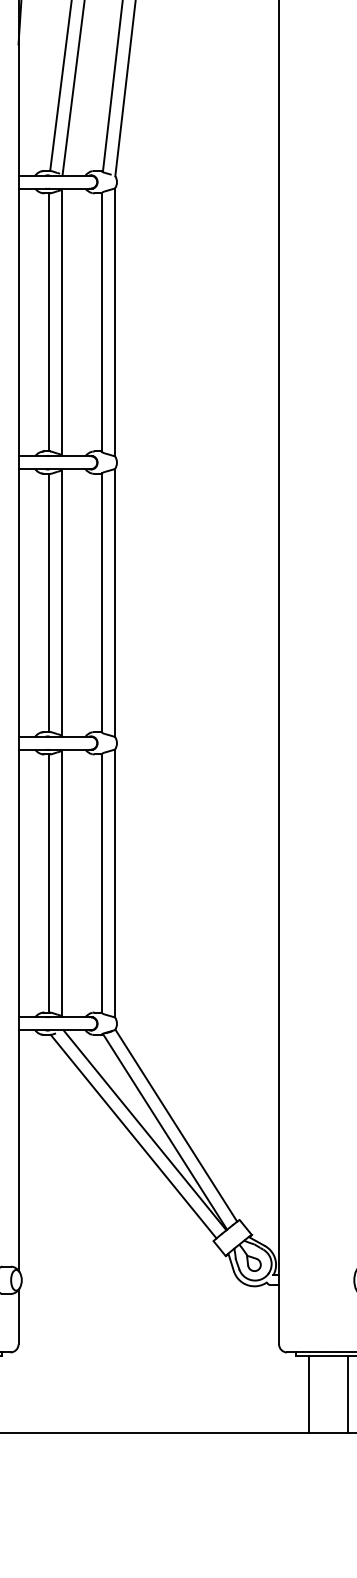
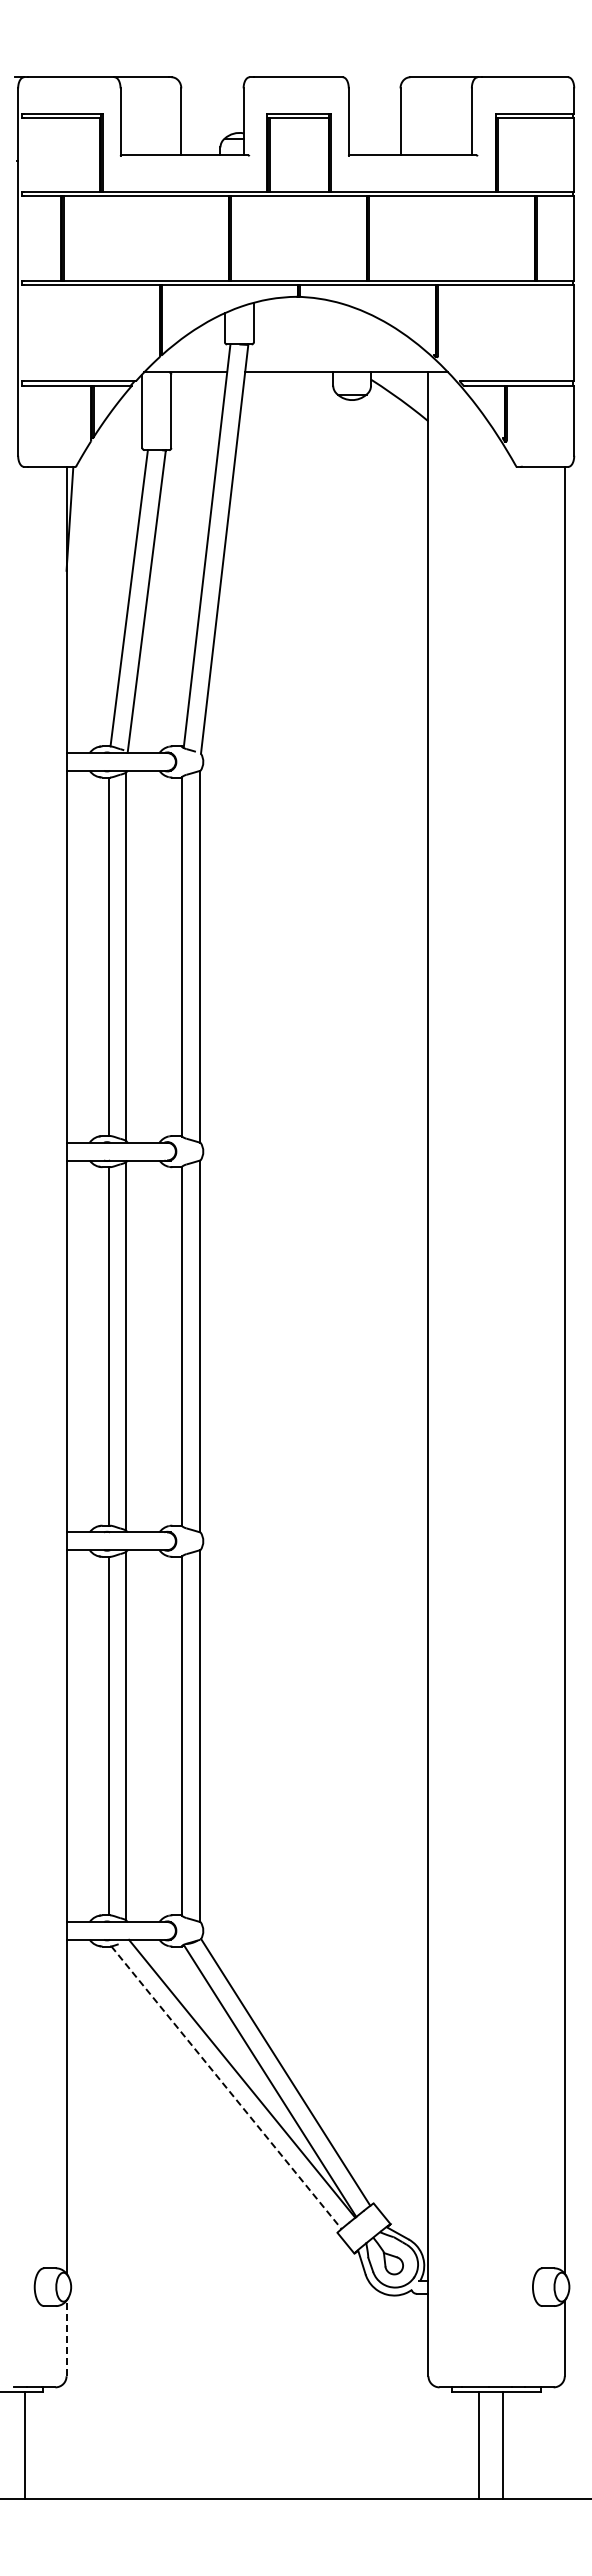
line: (133, 1137) -> (226, 2088), solid -> dashed
line: (18, 1317) -> (66, 2338), solid -> dashed
line: (308, 1393) -> (502, 2444), moved
line: (347, 1393) -> (478, 2444), moved

